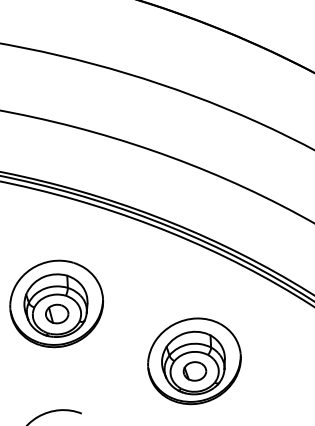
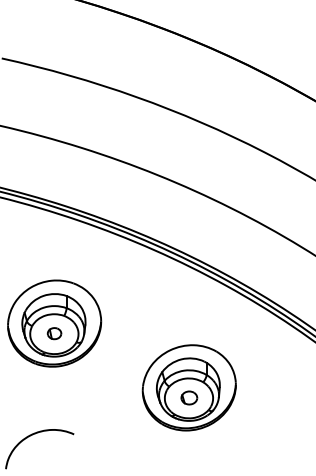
part: (57, 313) -> (54, 333), size x0.6
part: (195, 370) -> (189, 397), size x0.7

